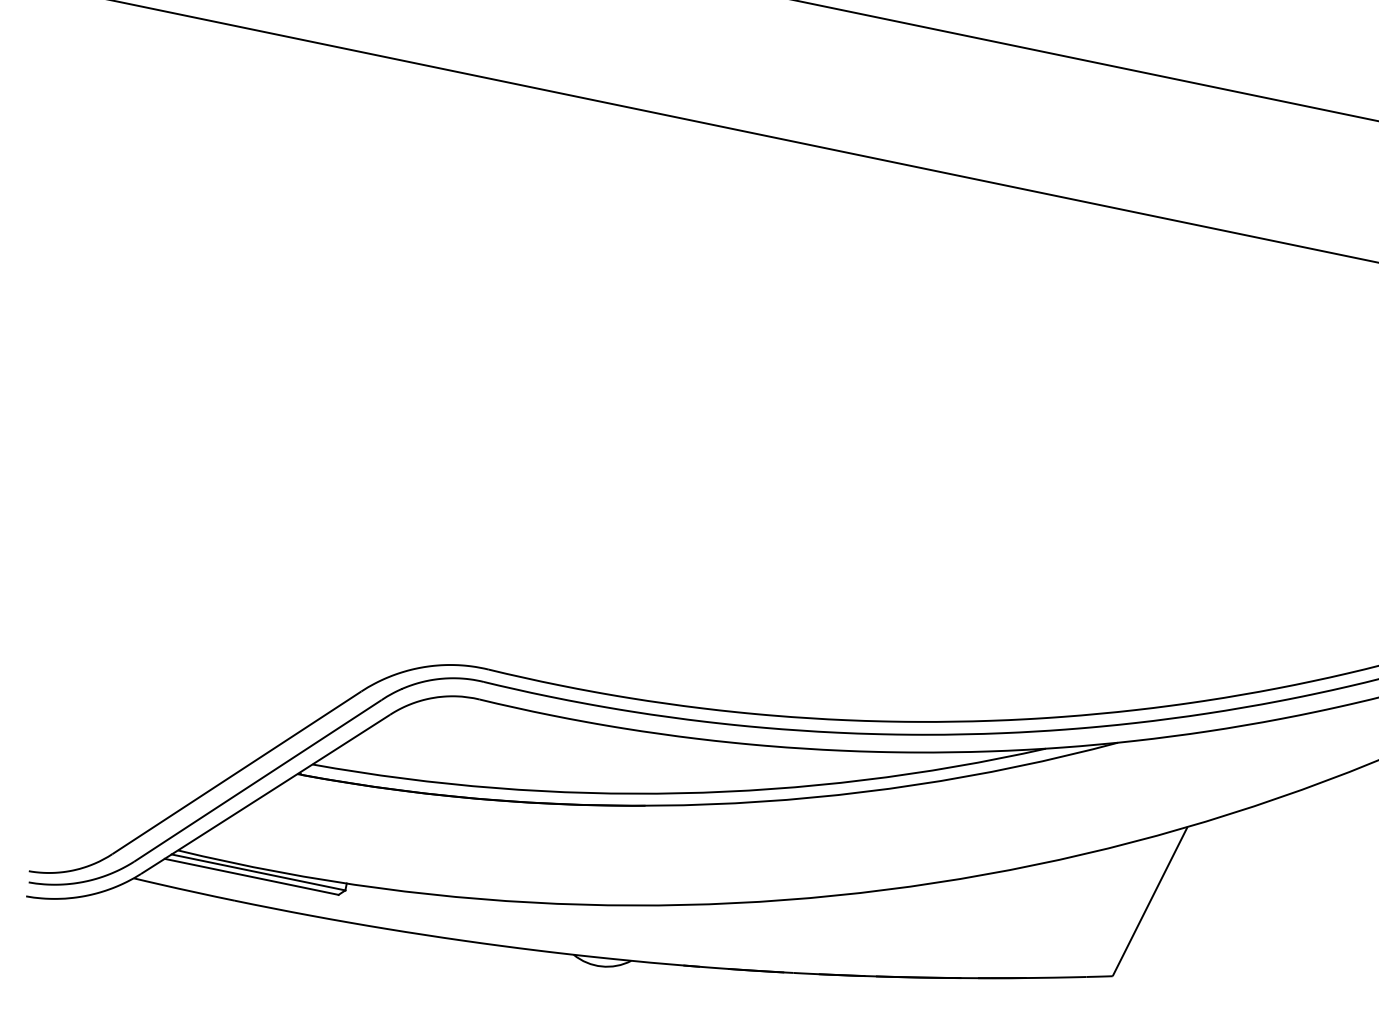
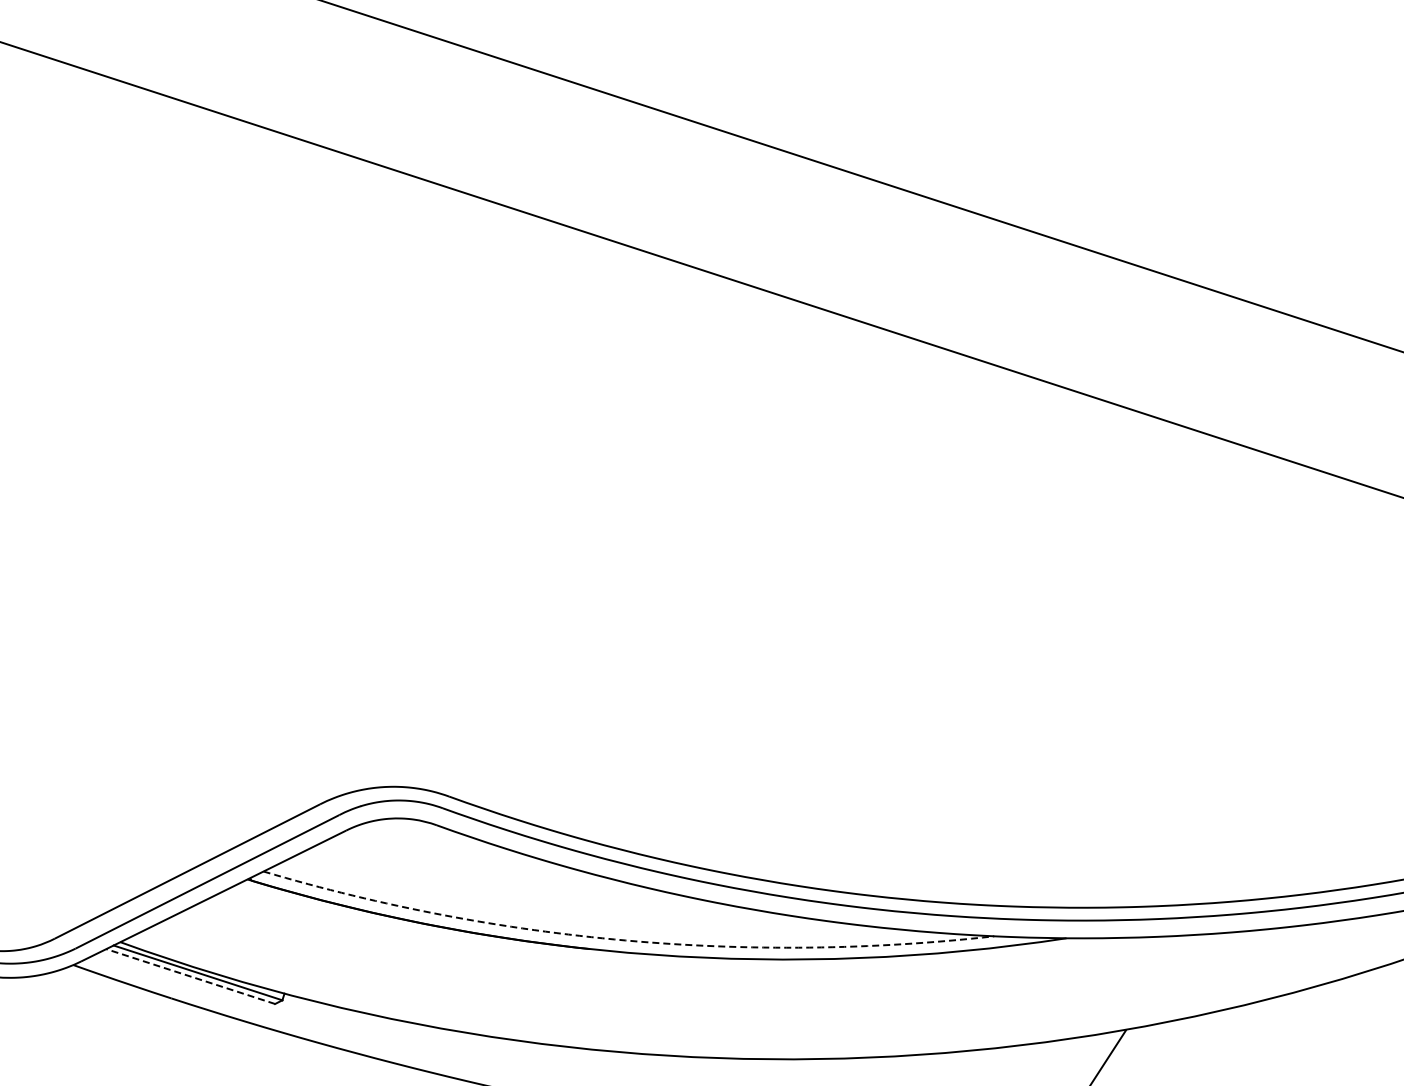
arc: (679, 793) -> (625, 940), solid -> dashed
line: (251, 876) -> (190, 976), solid -> dashed

